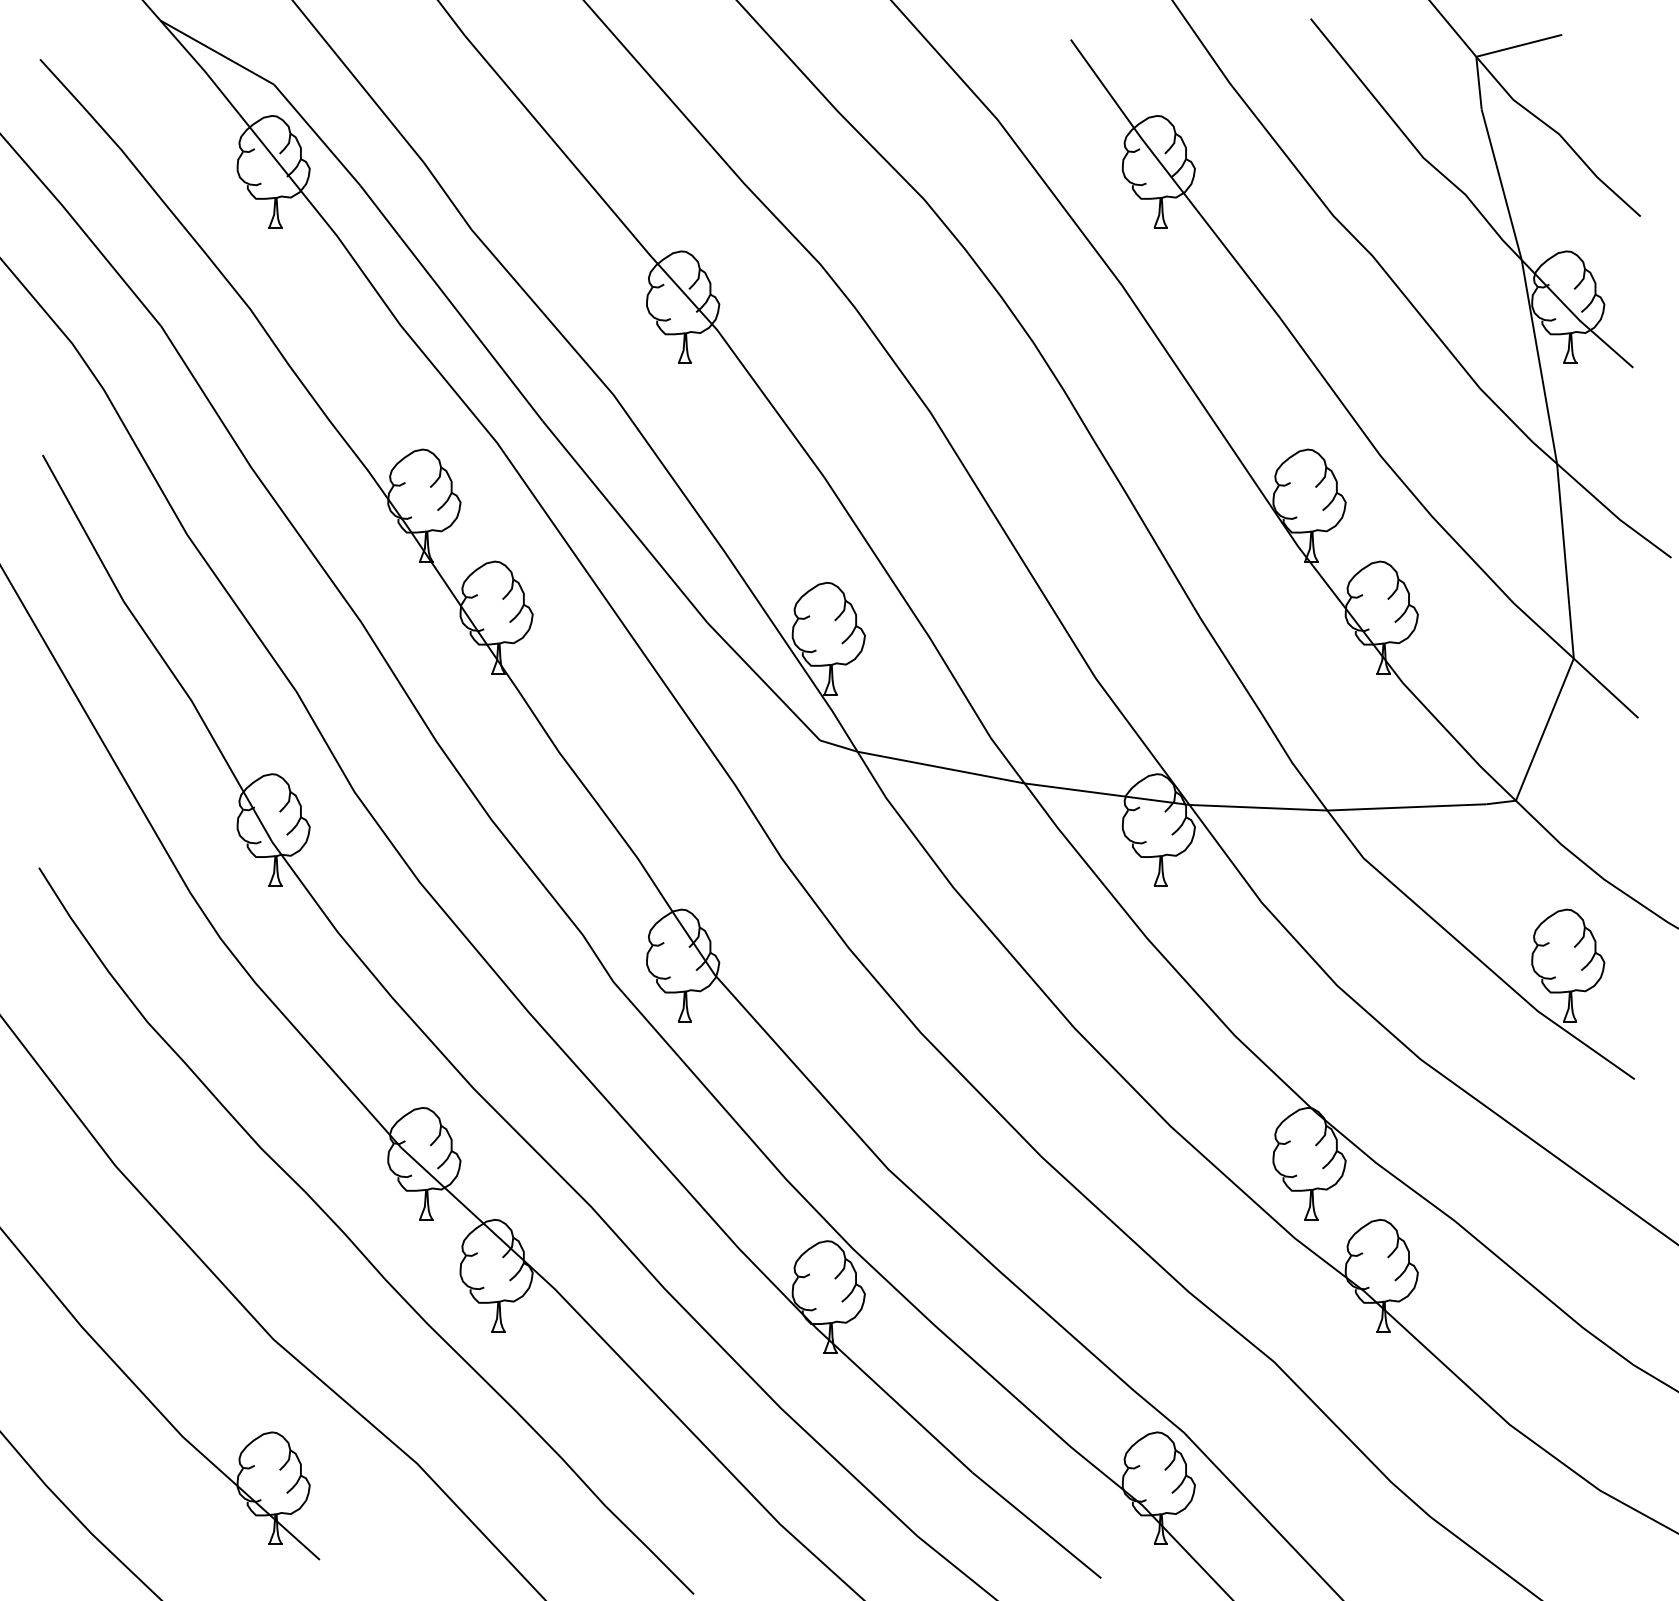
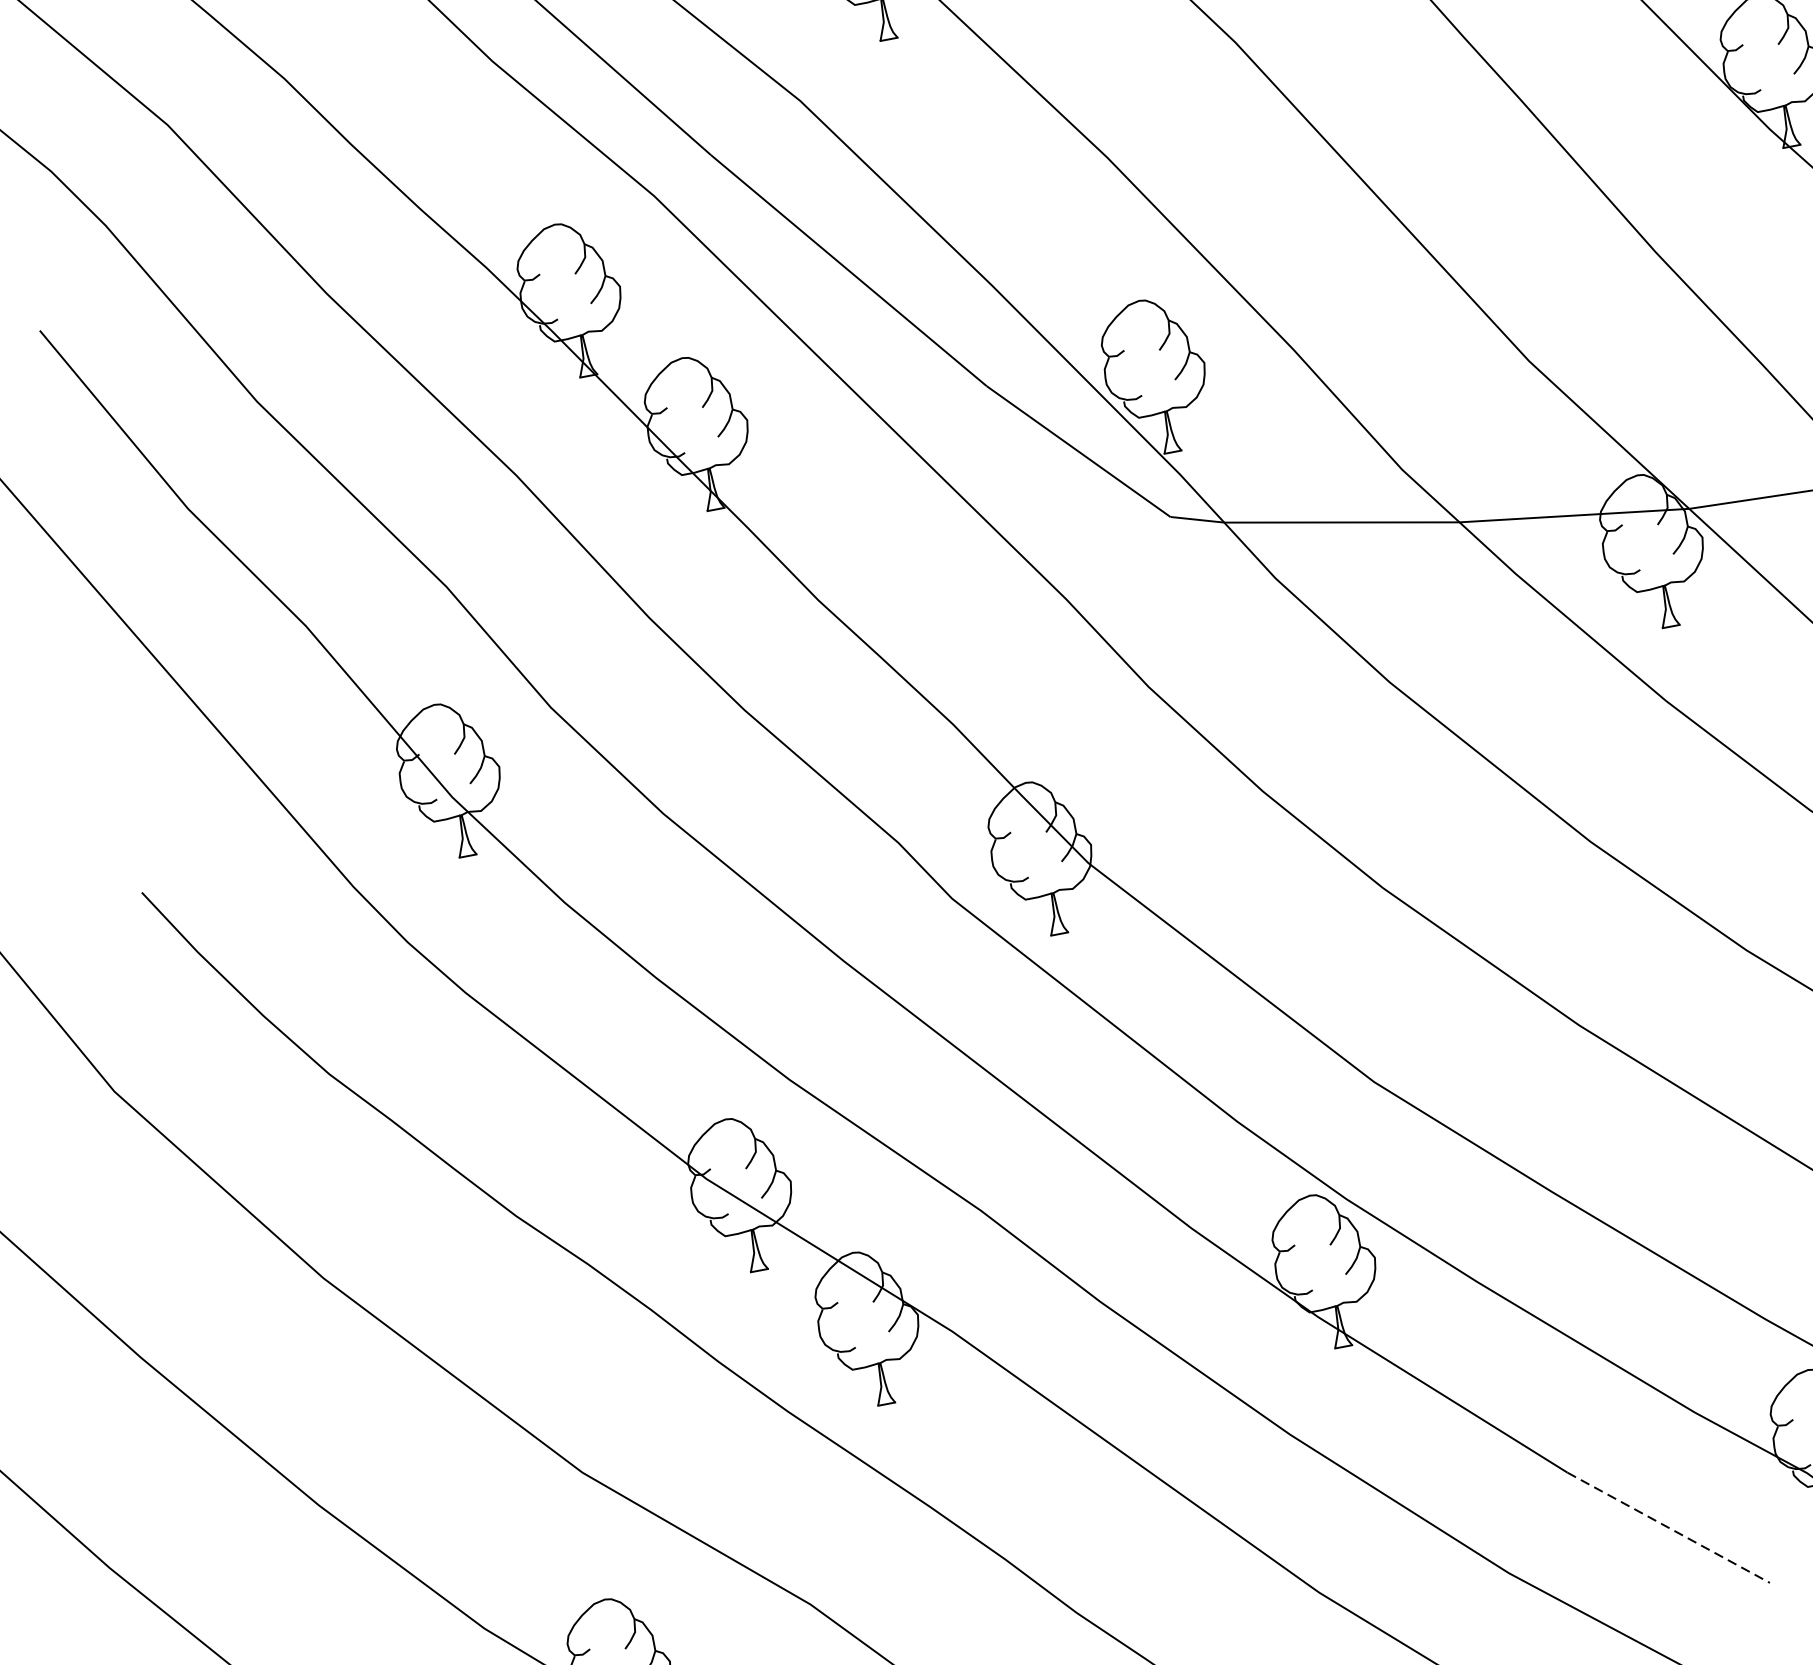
line: (1037, 1525) -> (1669, 1527), solid -> dashed

